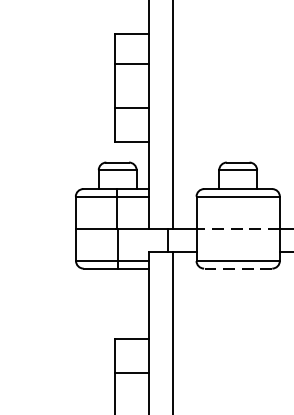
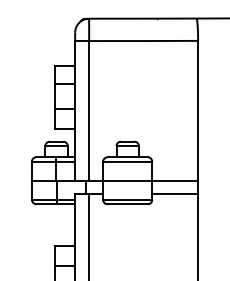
line: (237, 228) -> (127, 180), dashed -> solid
line: (237, 269) -> (127, 204), dashed -> solid

